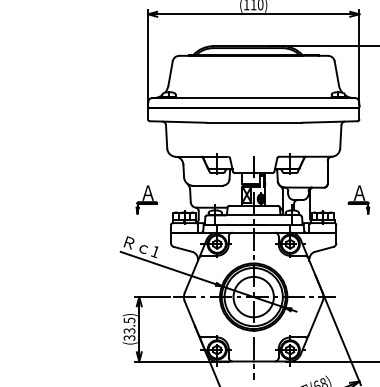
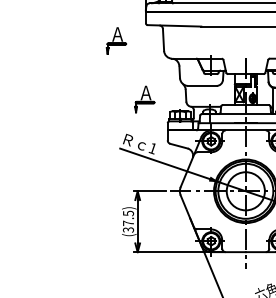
part: (116, 137) -> (116, 40), added
text: (129, 330) -> (128, 222), (33.5) -> (37.5)

